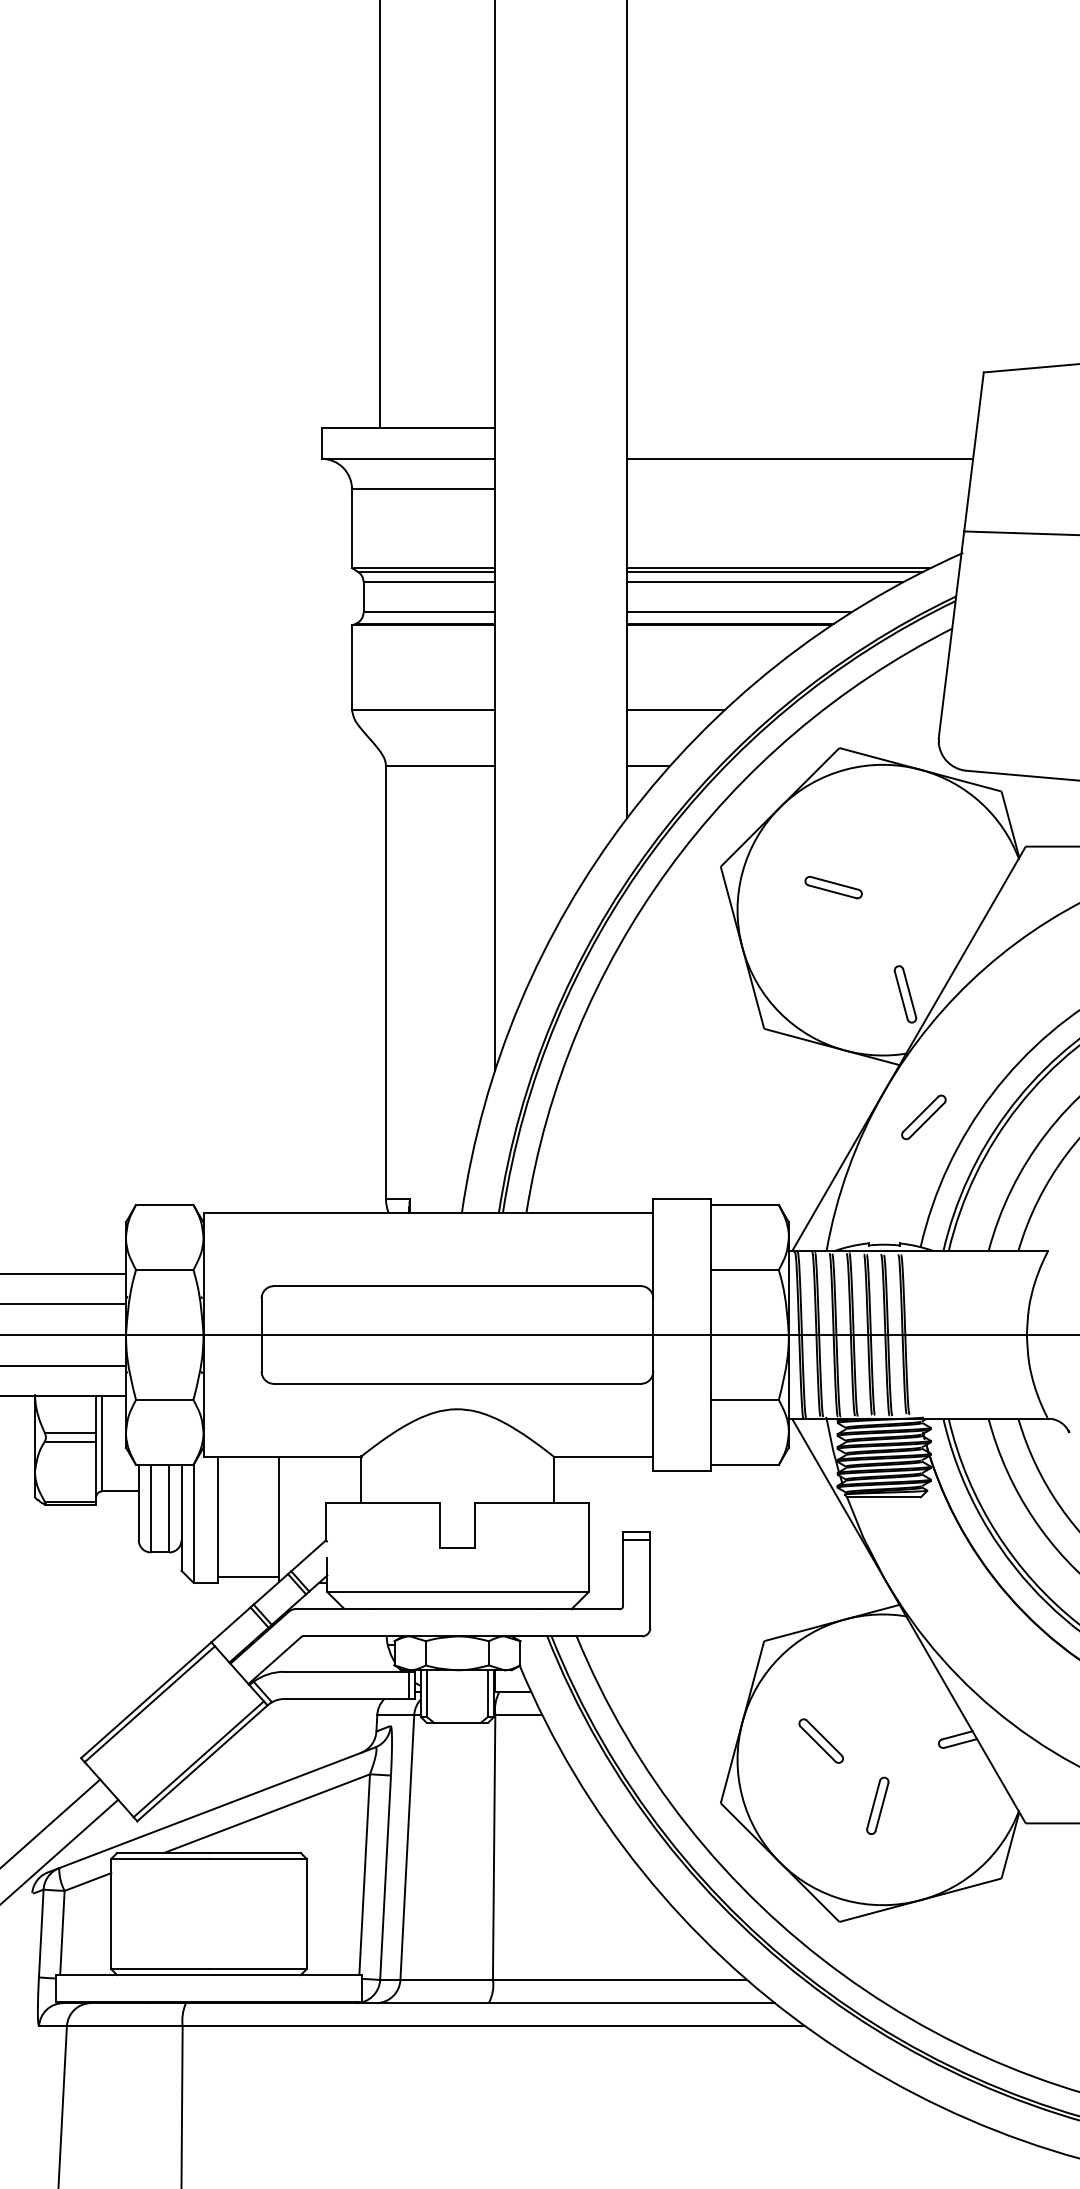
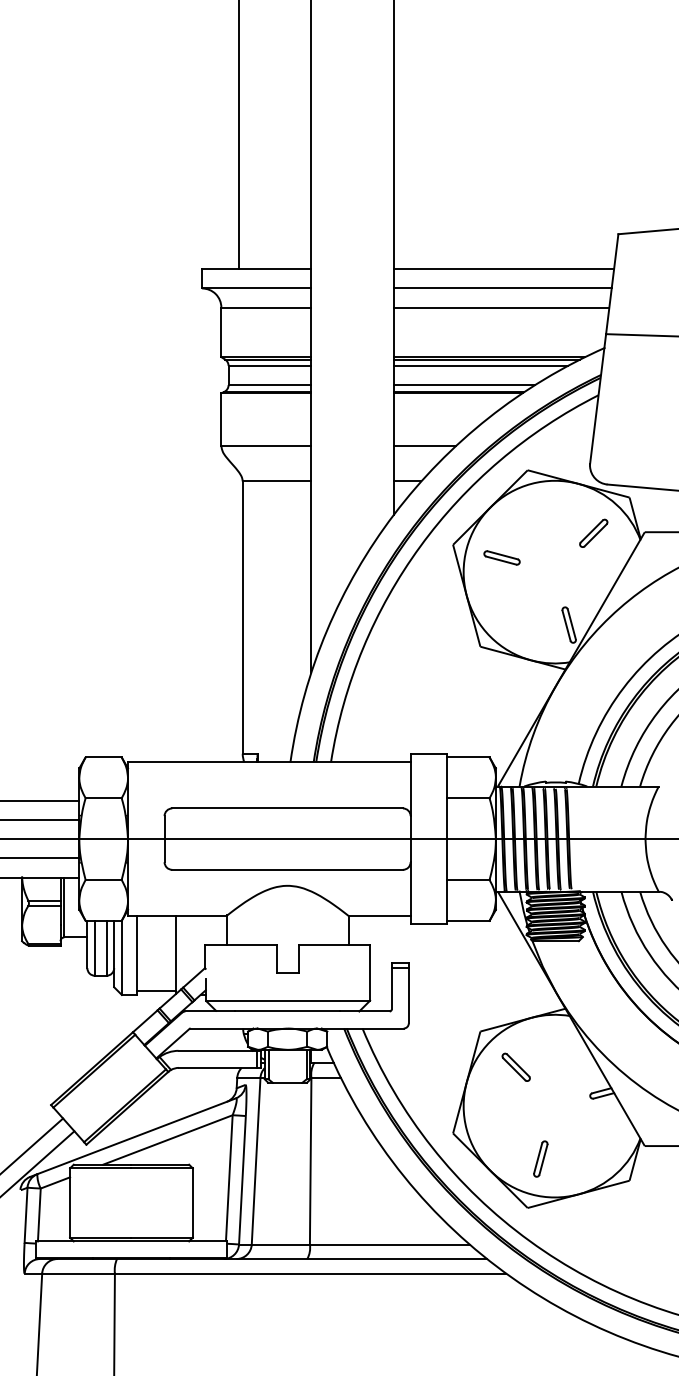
line: (802, 428) -> (504, 269), added
line: (797, 489) -> (501, 307), added
part: (832, 886) -> (501, 557), moved
part: (923, 1115) -> (593, 532), moved
part: (820, 1739) -> (515, 1066), moved
part: (877, 1804) -> (540, 1158), moved

